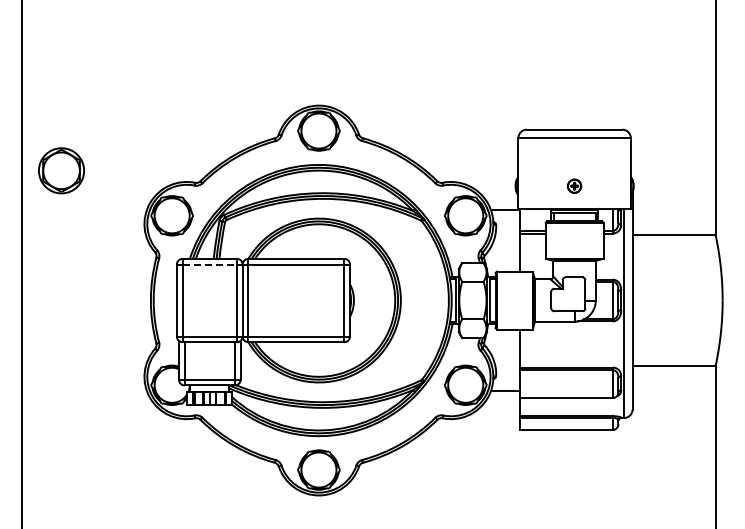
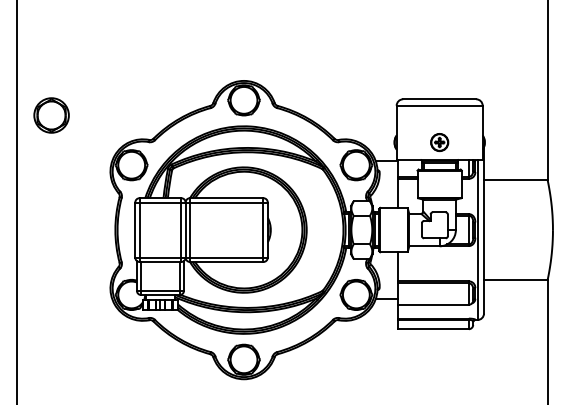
part: (61, 170) -> (51, 115), moved
part: (574, 186) -> (439, 142), size x1.67
line: (210, 264) -> (161, 202), dashed -> solid

